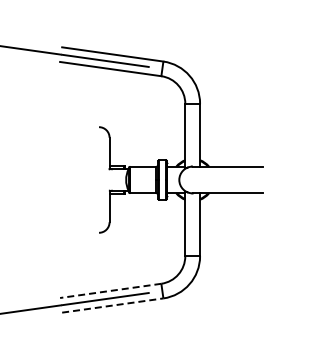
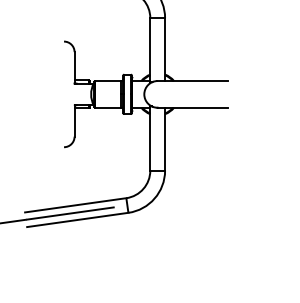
line: (110, 290) -> (75, 204), dashed -> solid
line: (113, 305) -> (78, 219), dashed -> solid

